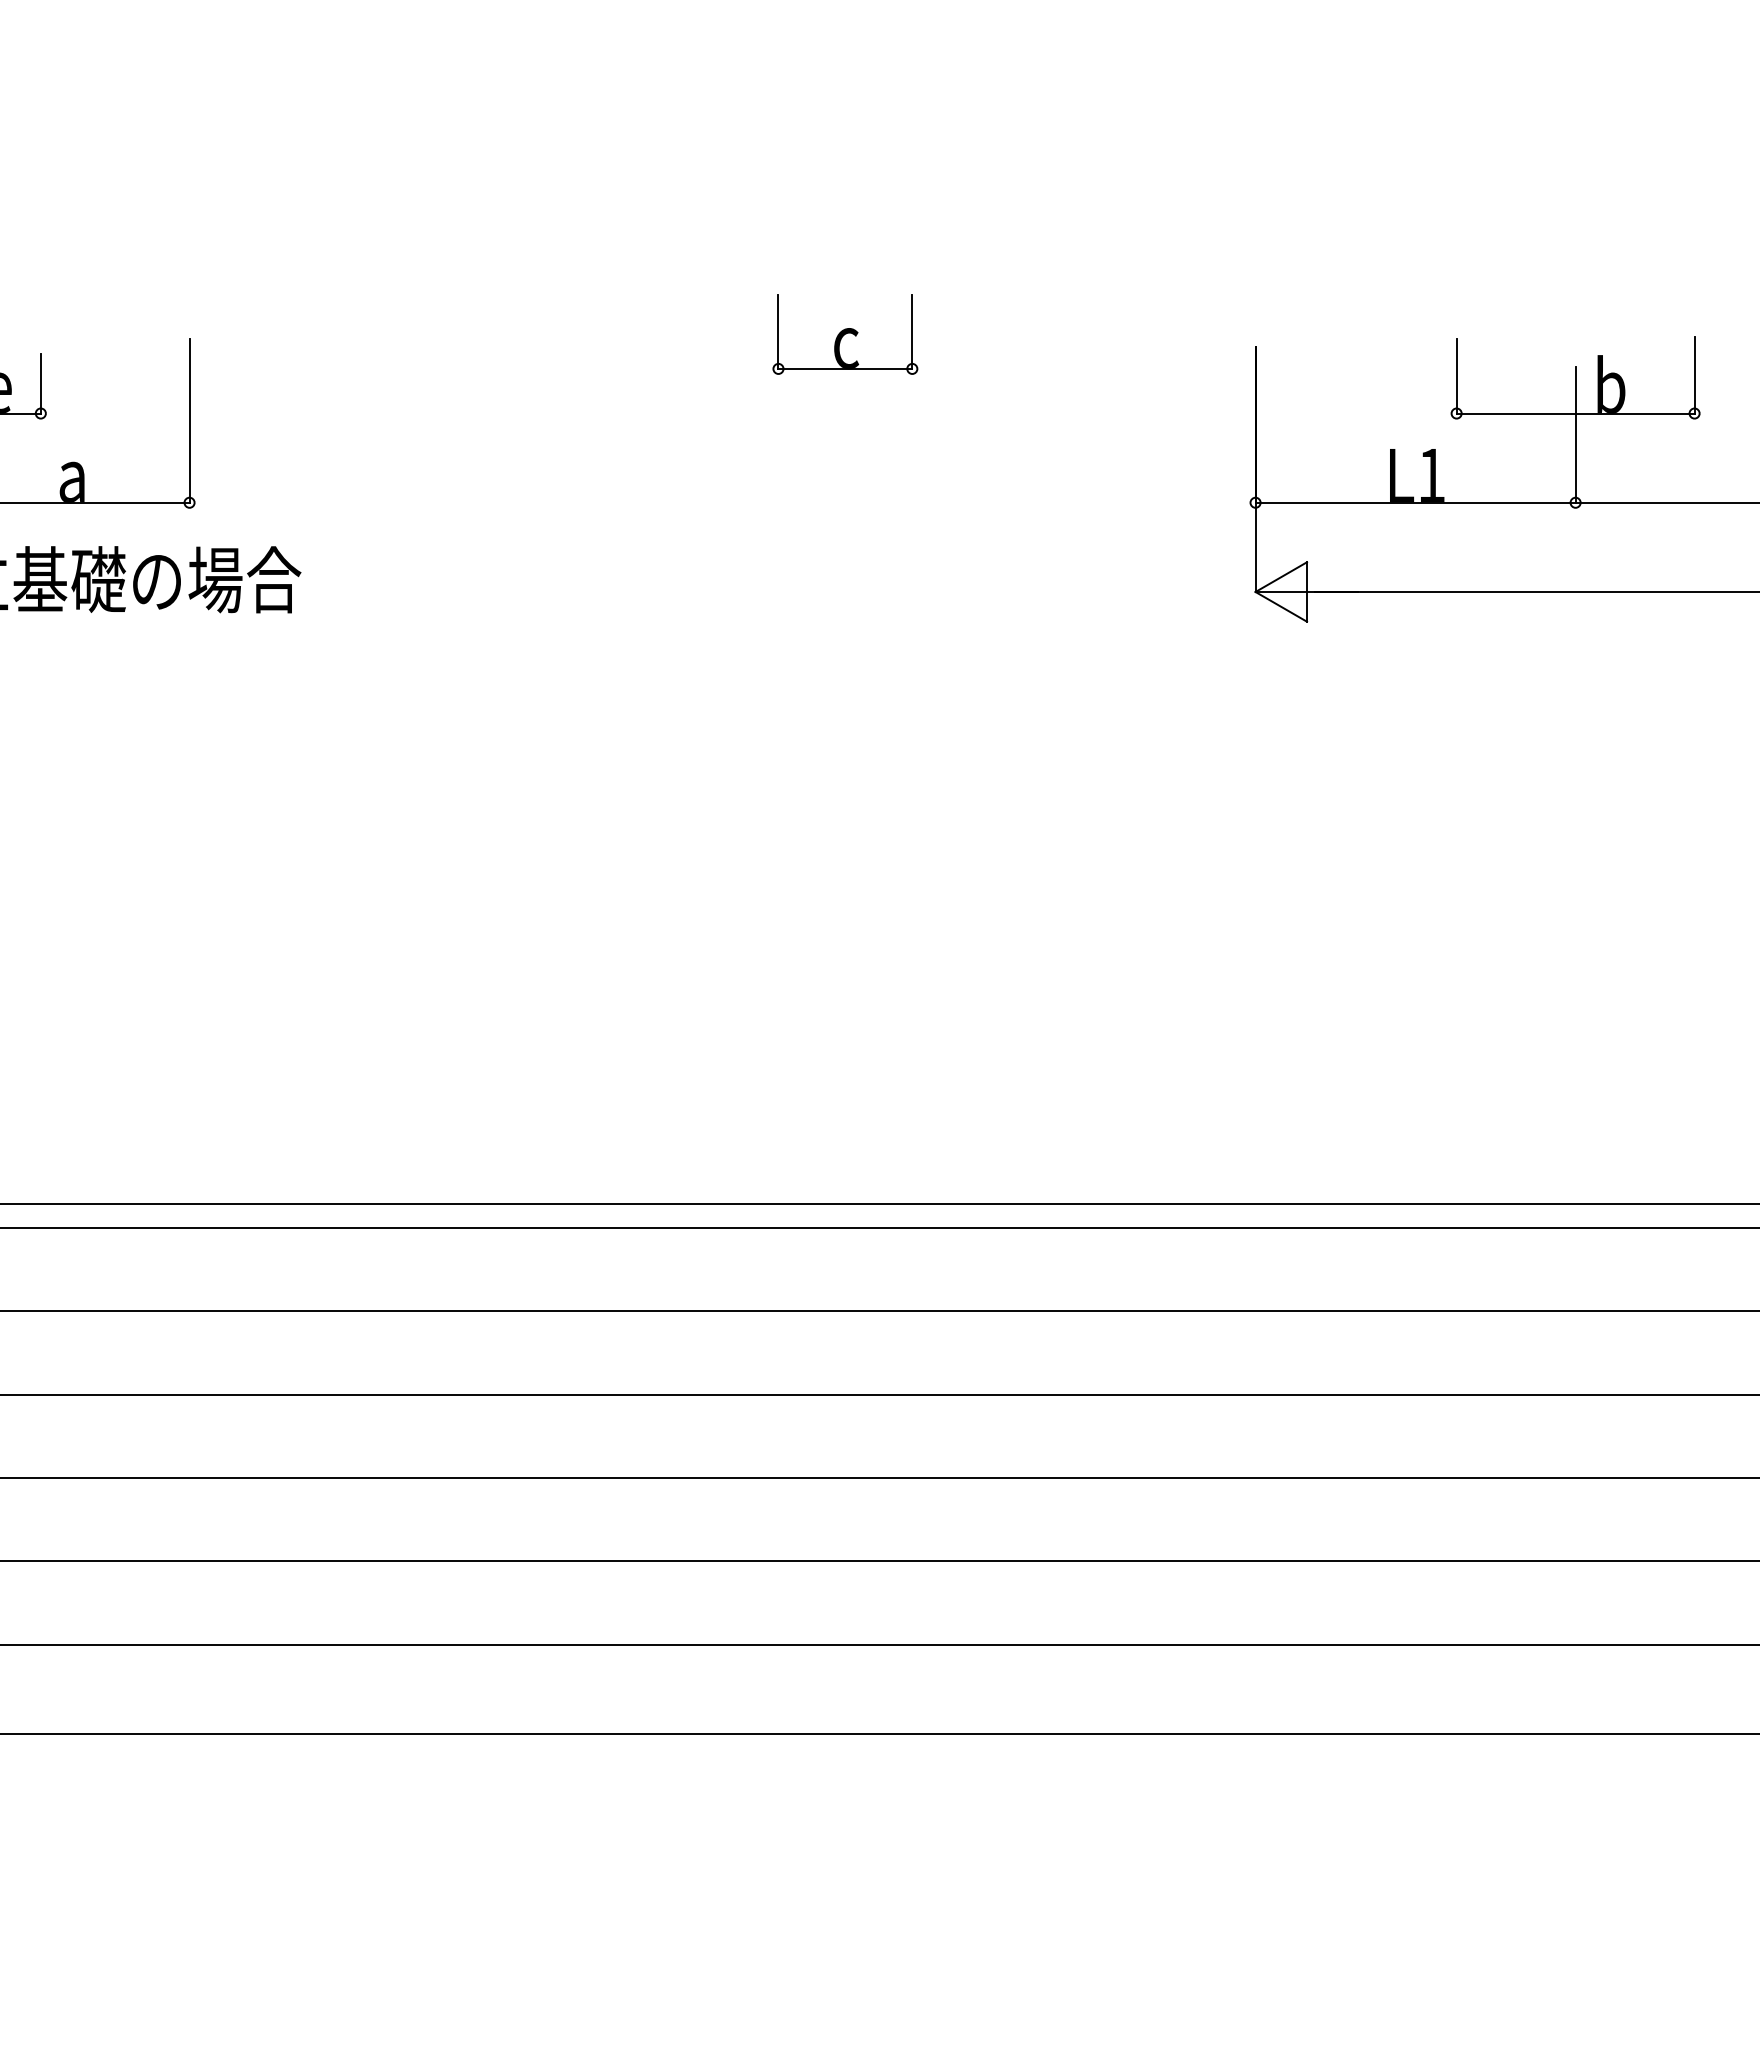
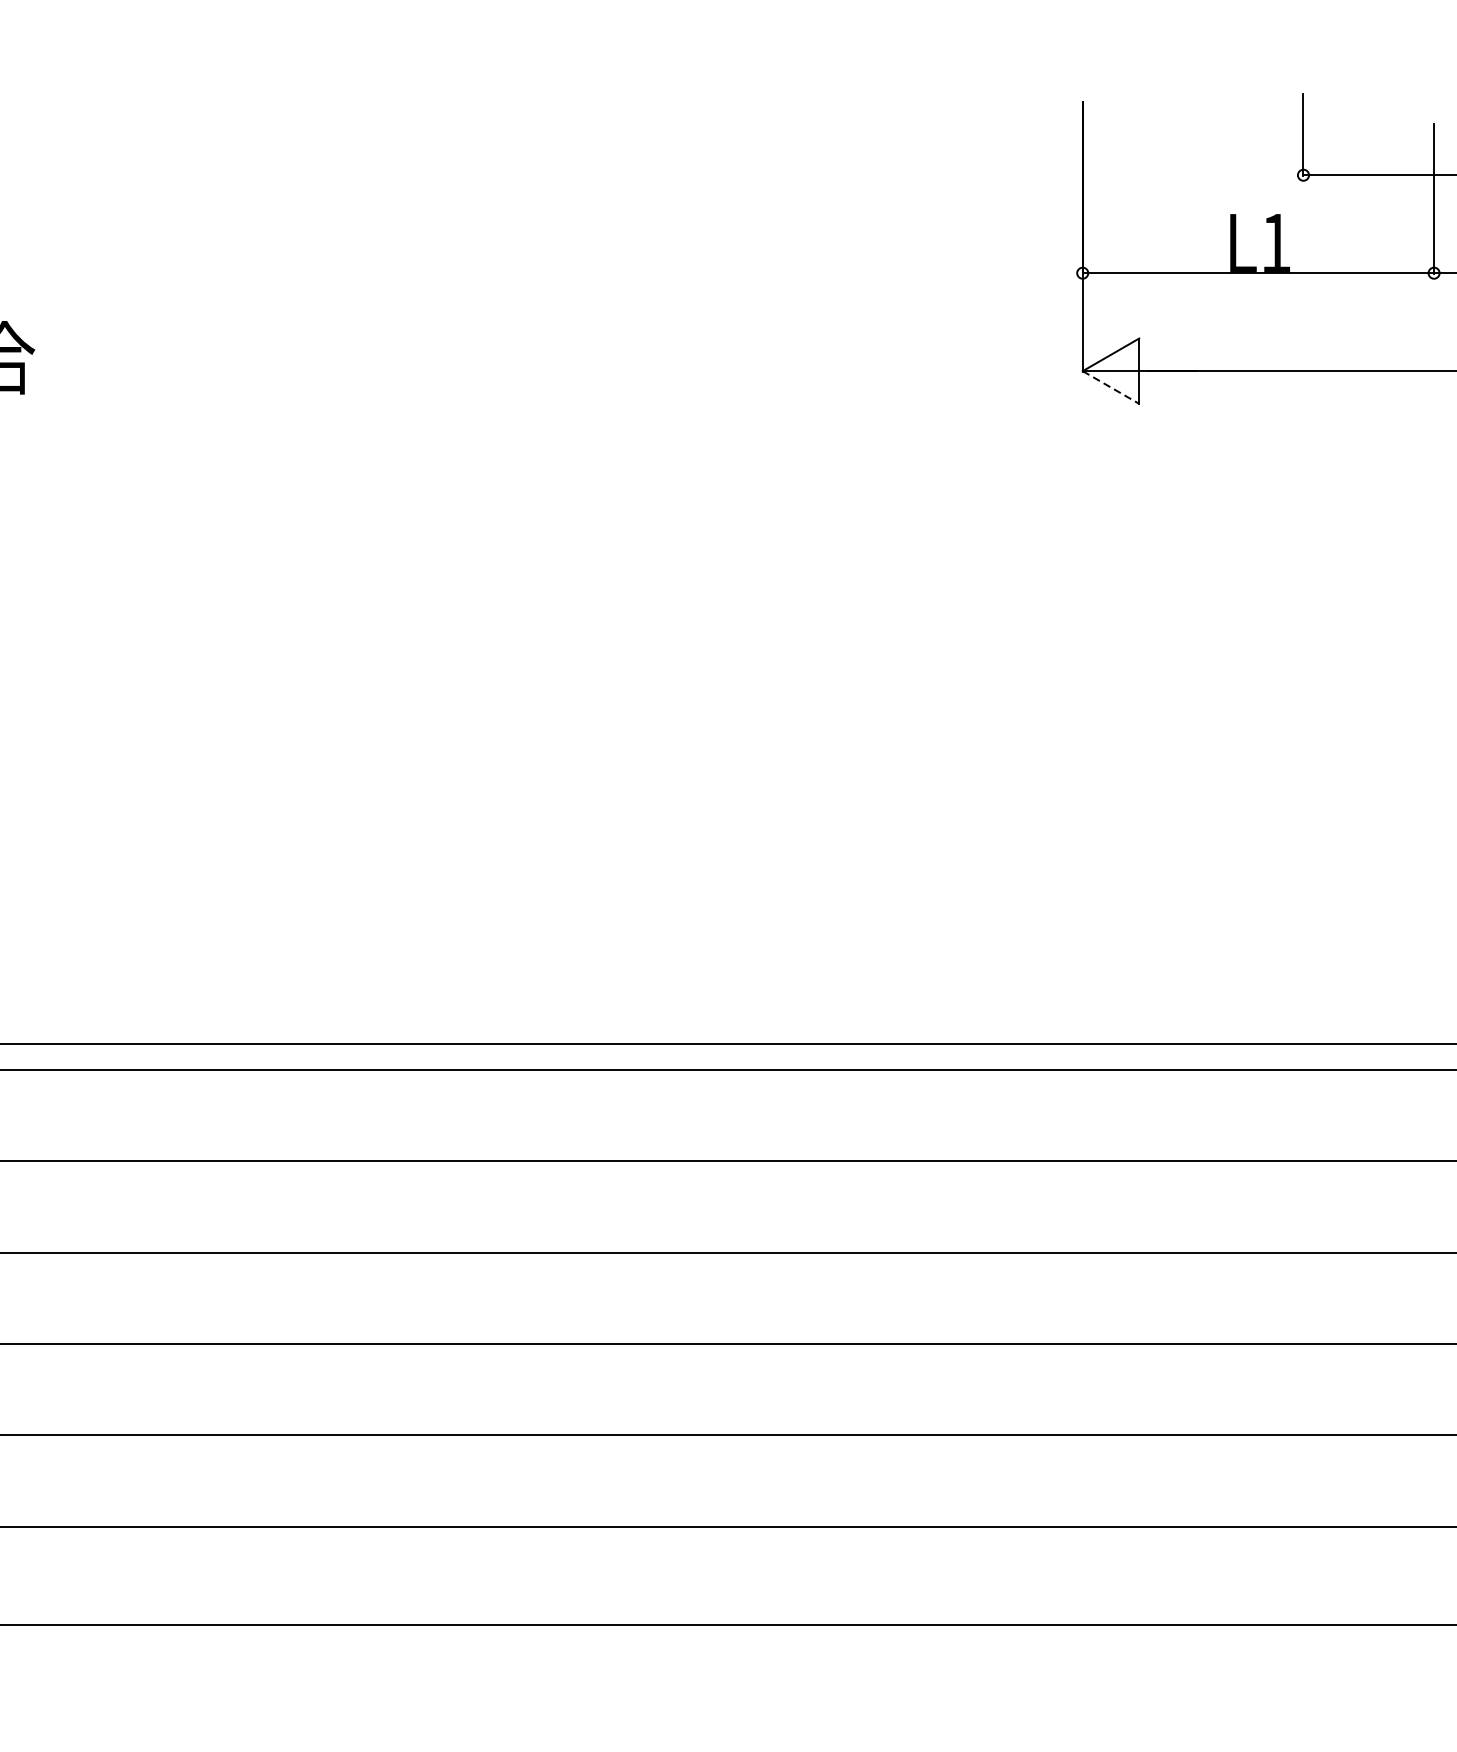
part: (845, 334) -> (632, 88), removed
line: (1281, 606) -> (1111, 387), solid -> dashed

